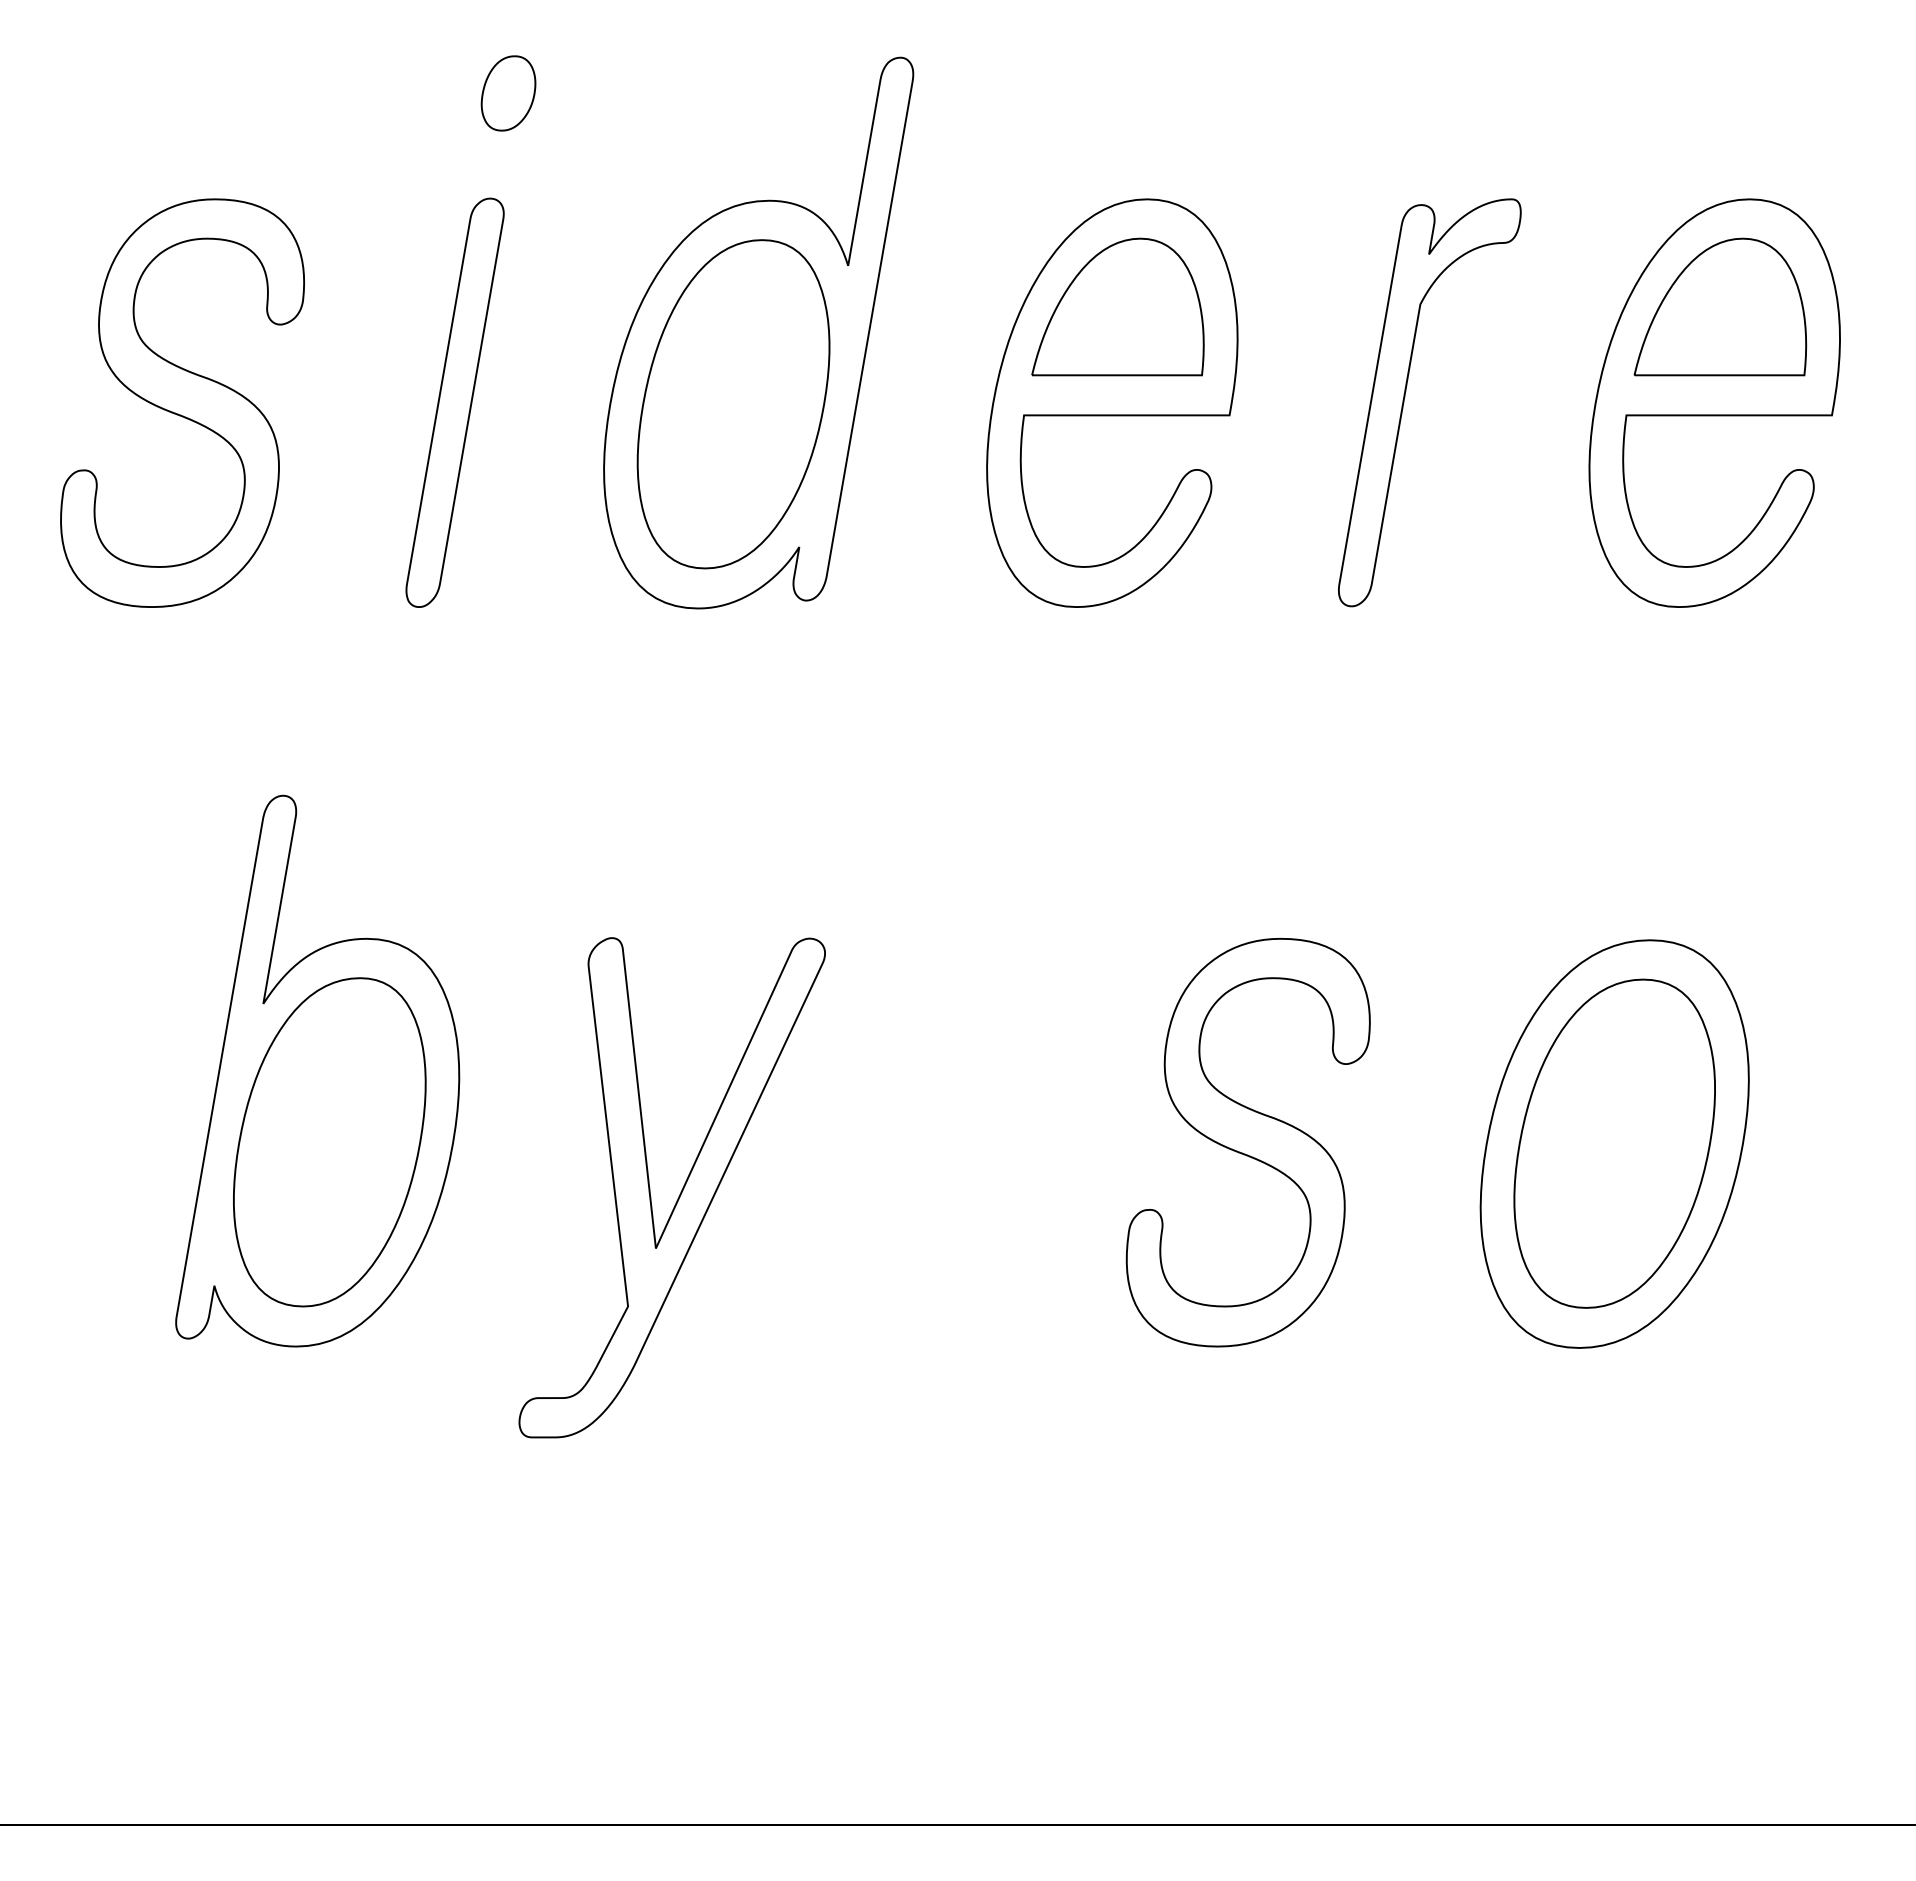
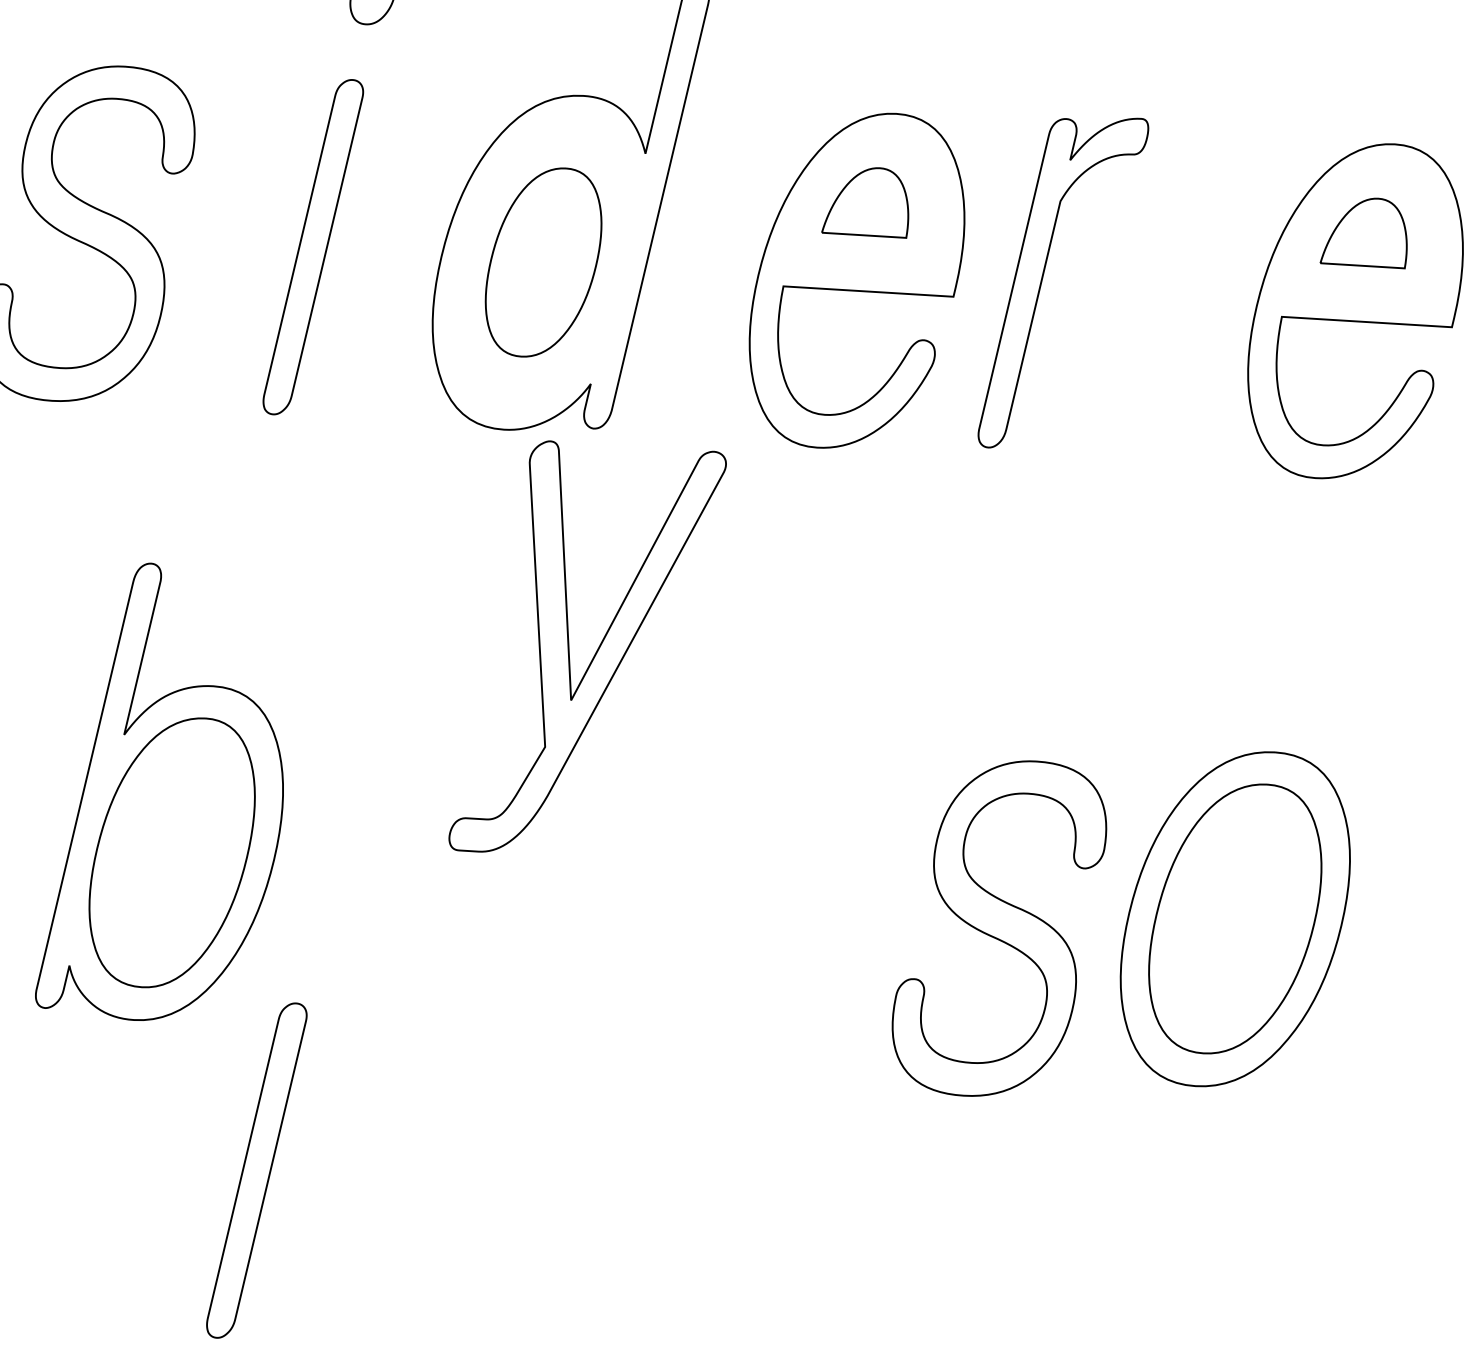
part: (1117, 306) -> (866, 201), size x0.6
part: (1720, 306) -> (1365, 231), size x0.6
part: (1405, 397) -> (1043, 277), moved
part: (733, 404) -> (543, 262), size x0.7
part: (1247, 1142) -> (998, 928), moved
part: (681, 1189) -> (595, 652), moved
part: (454, 1518) -> (256, 1170), added

